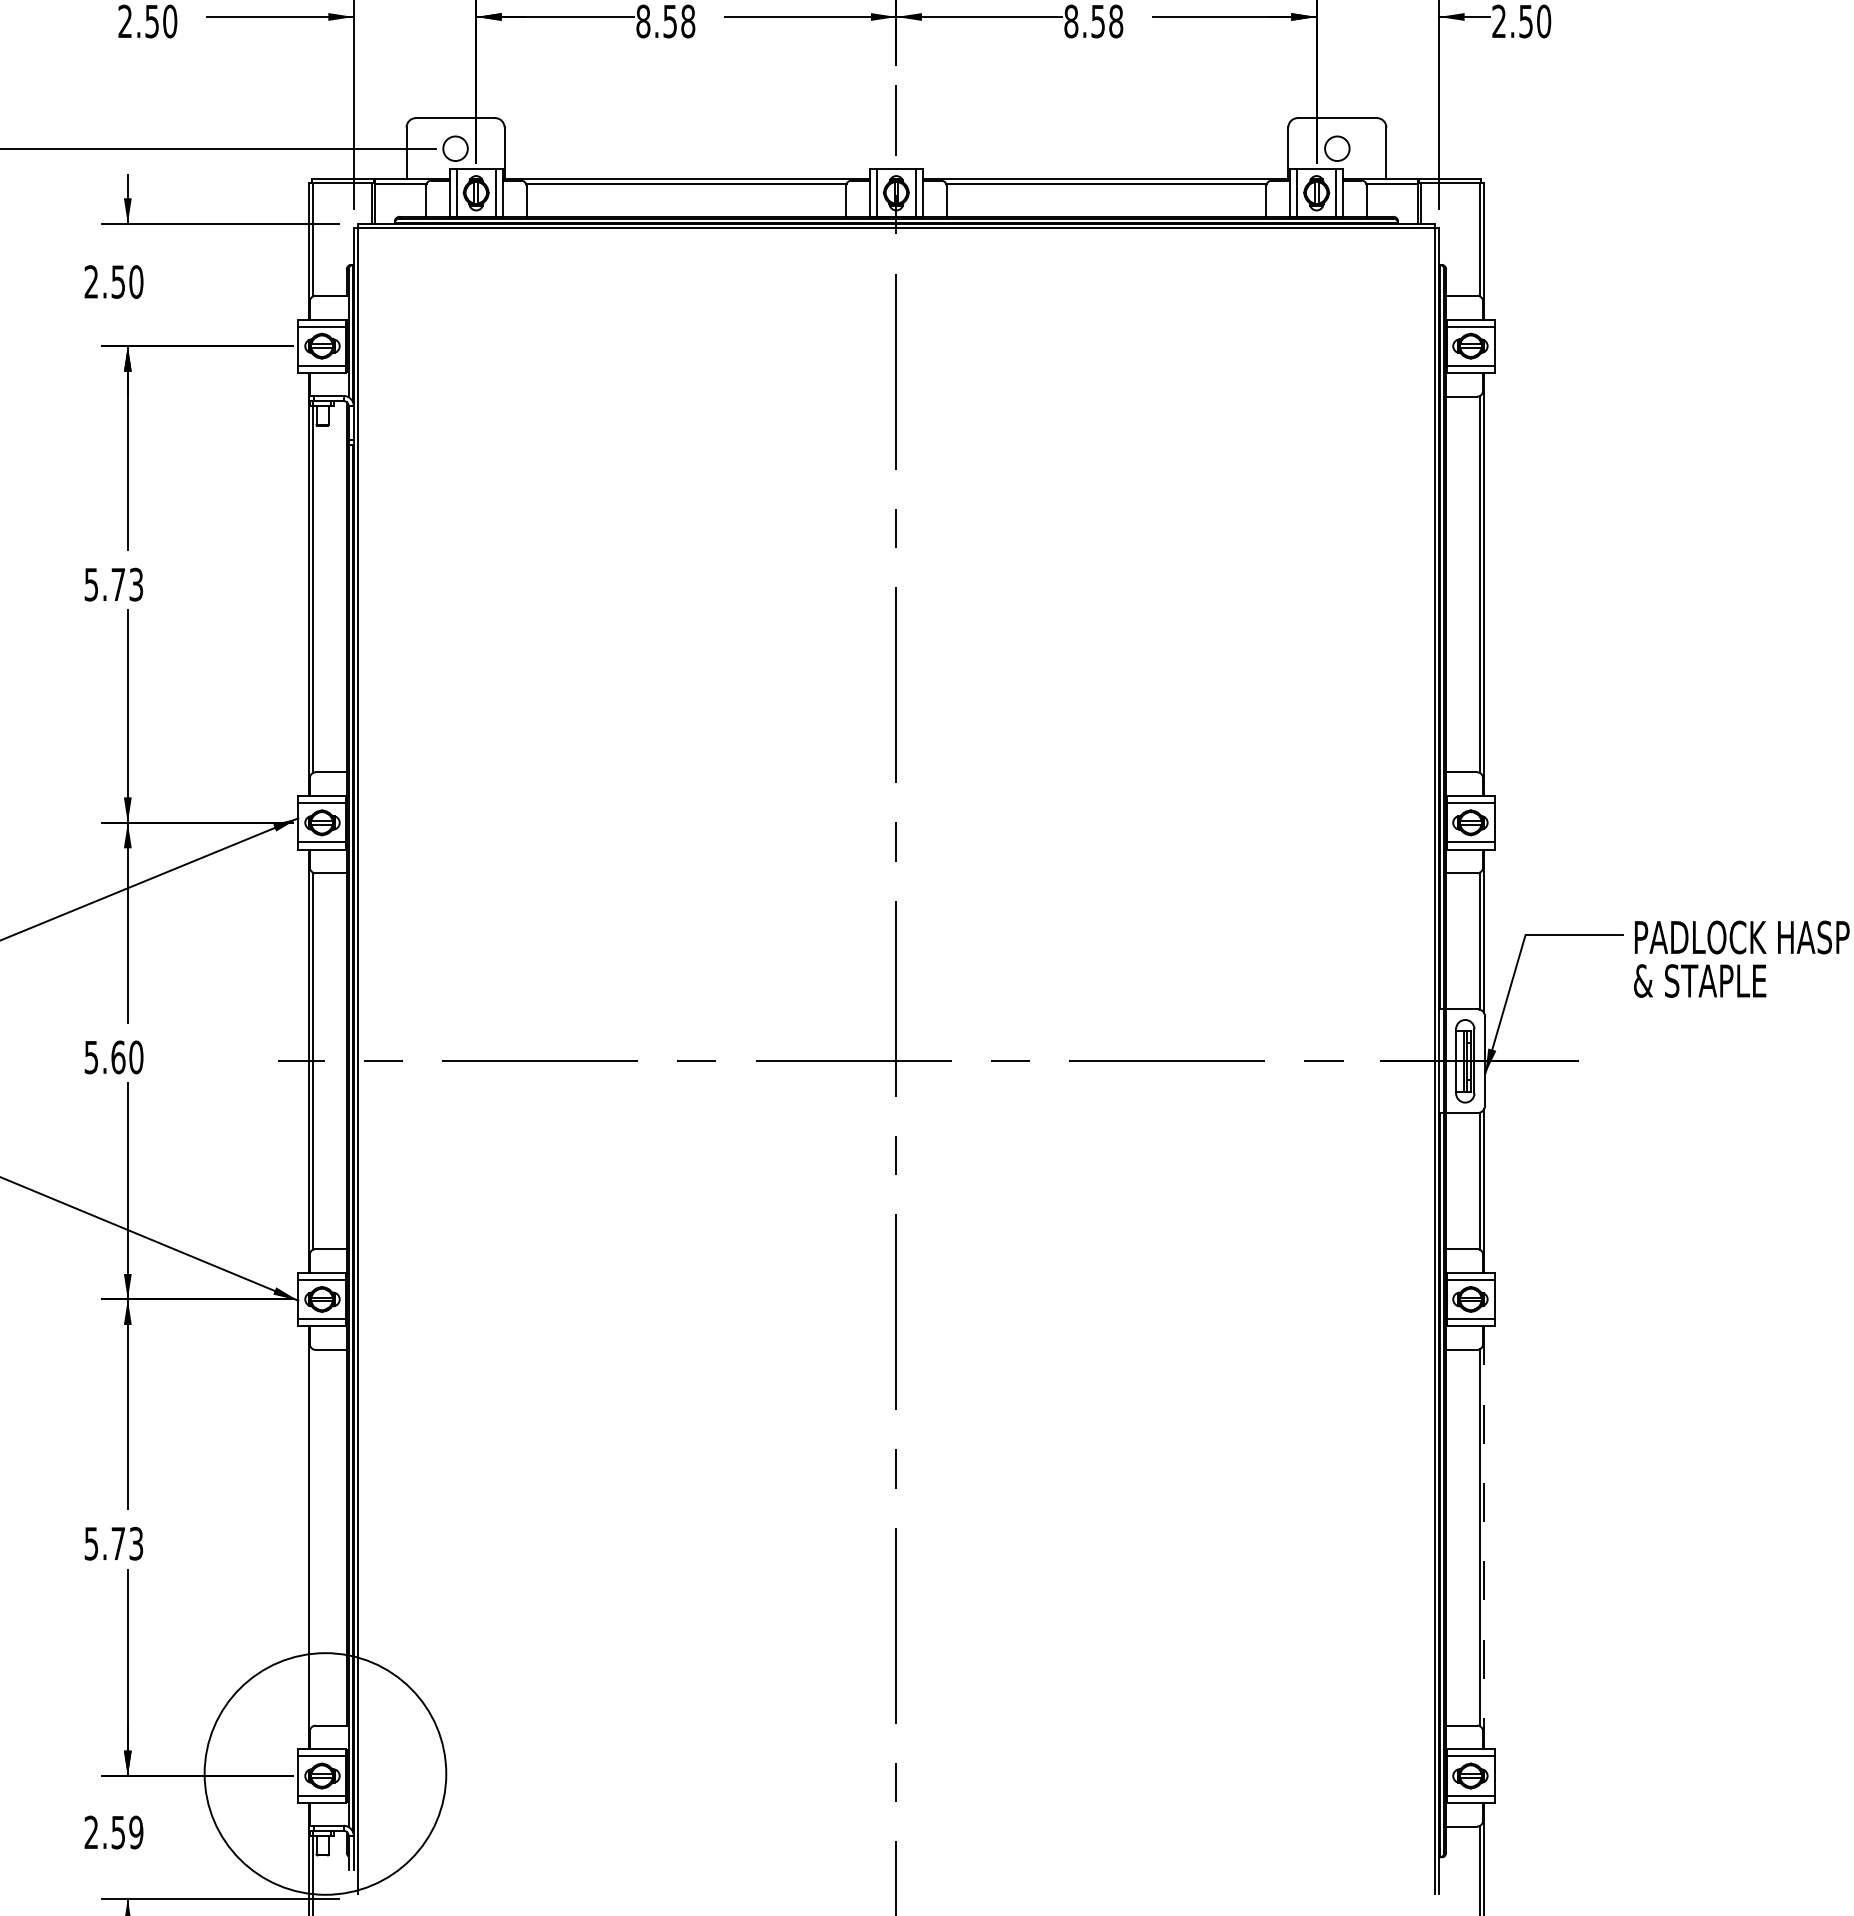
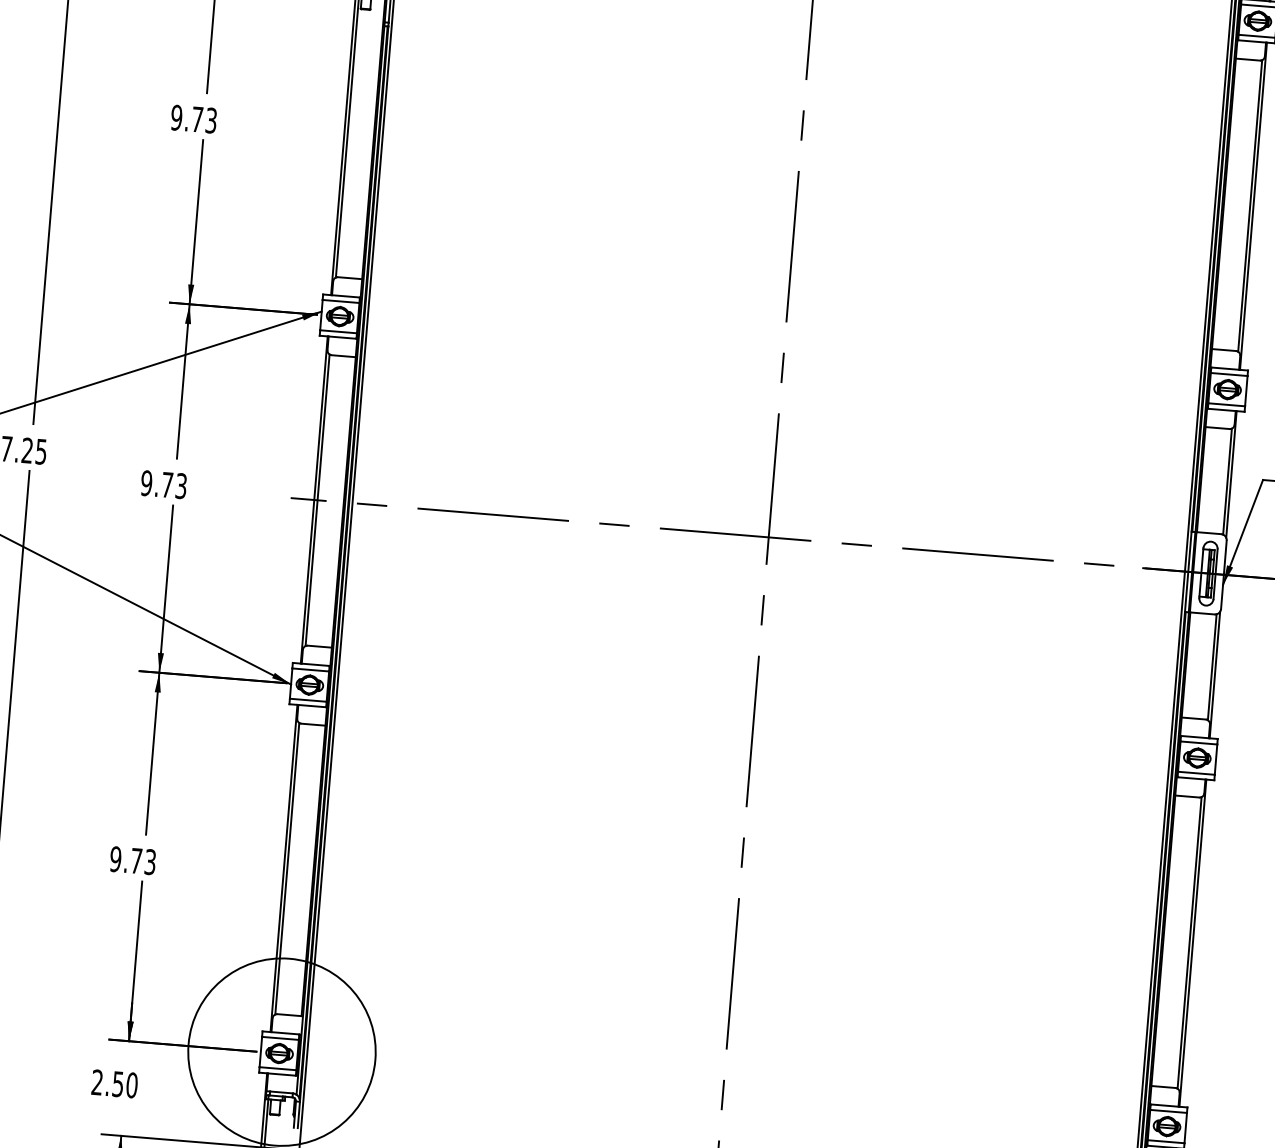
text: (91, 584) -> (176, 117), 5.73 -> 9.73
text: (113, 1057) -> (163, 484), 5.60 -> 9.73
line: (312, 1537) -> (286, 868), added
line: (1484, 1537) -> (1193, 943), dashed -> solid
text: (91, 1543) -> (115, 859), 5.73 -> 9.73
text: (136, 1832) -> (132, 1085), 2.59 -> 2.50

